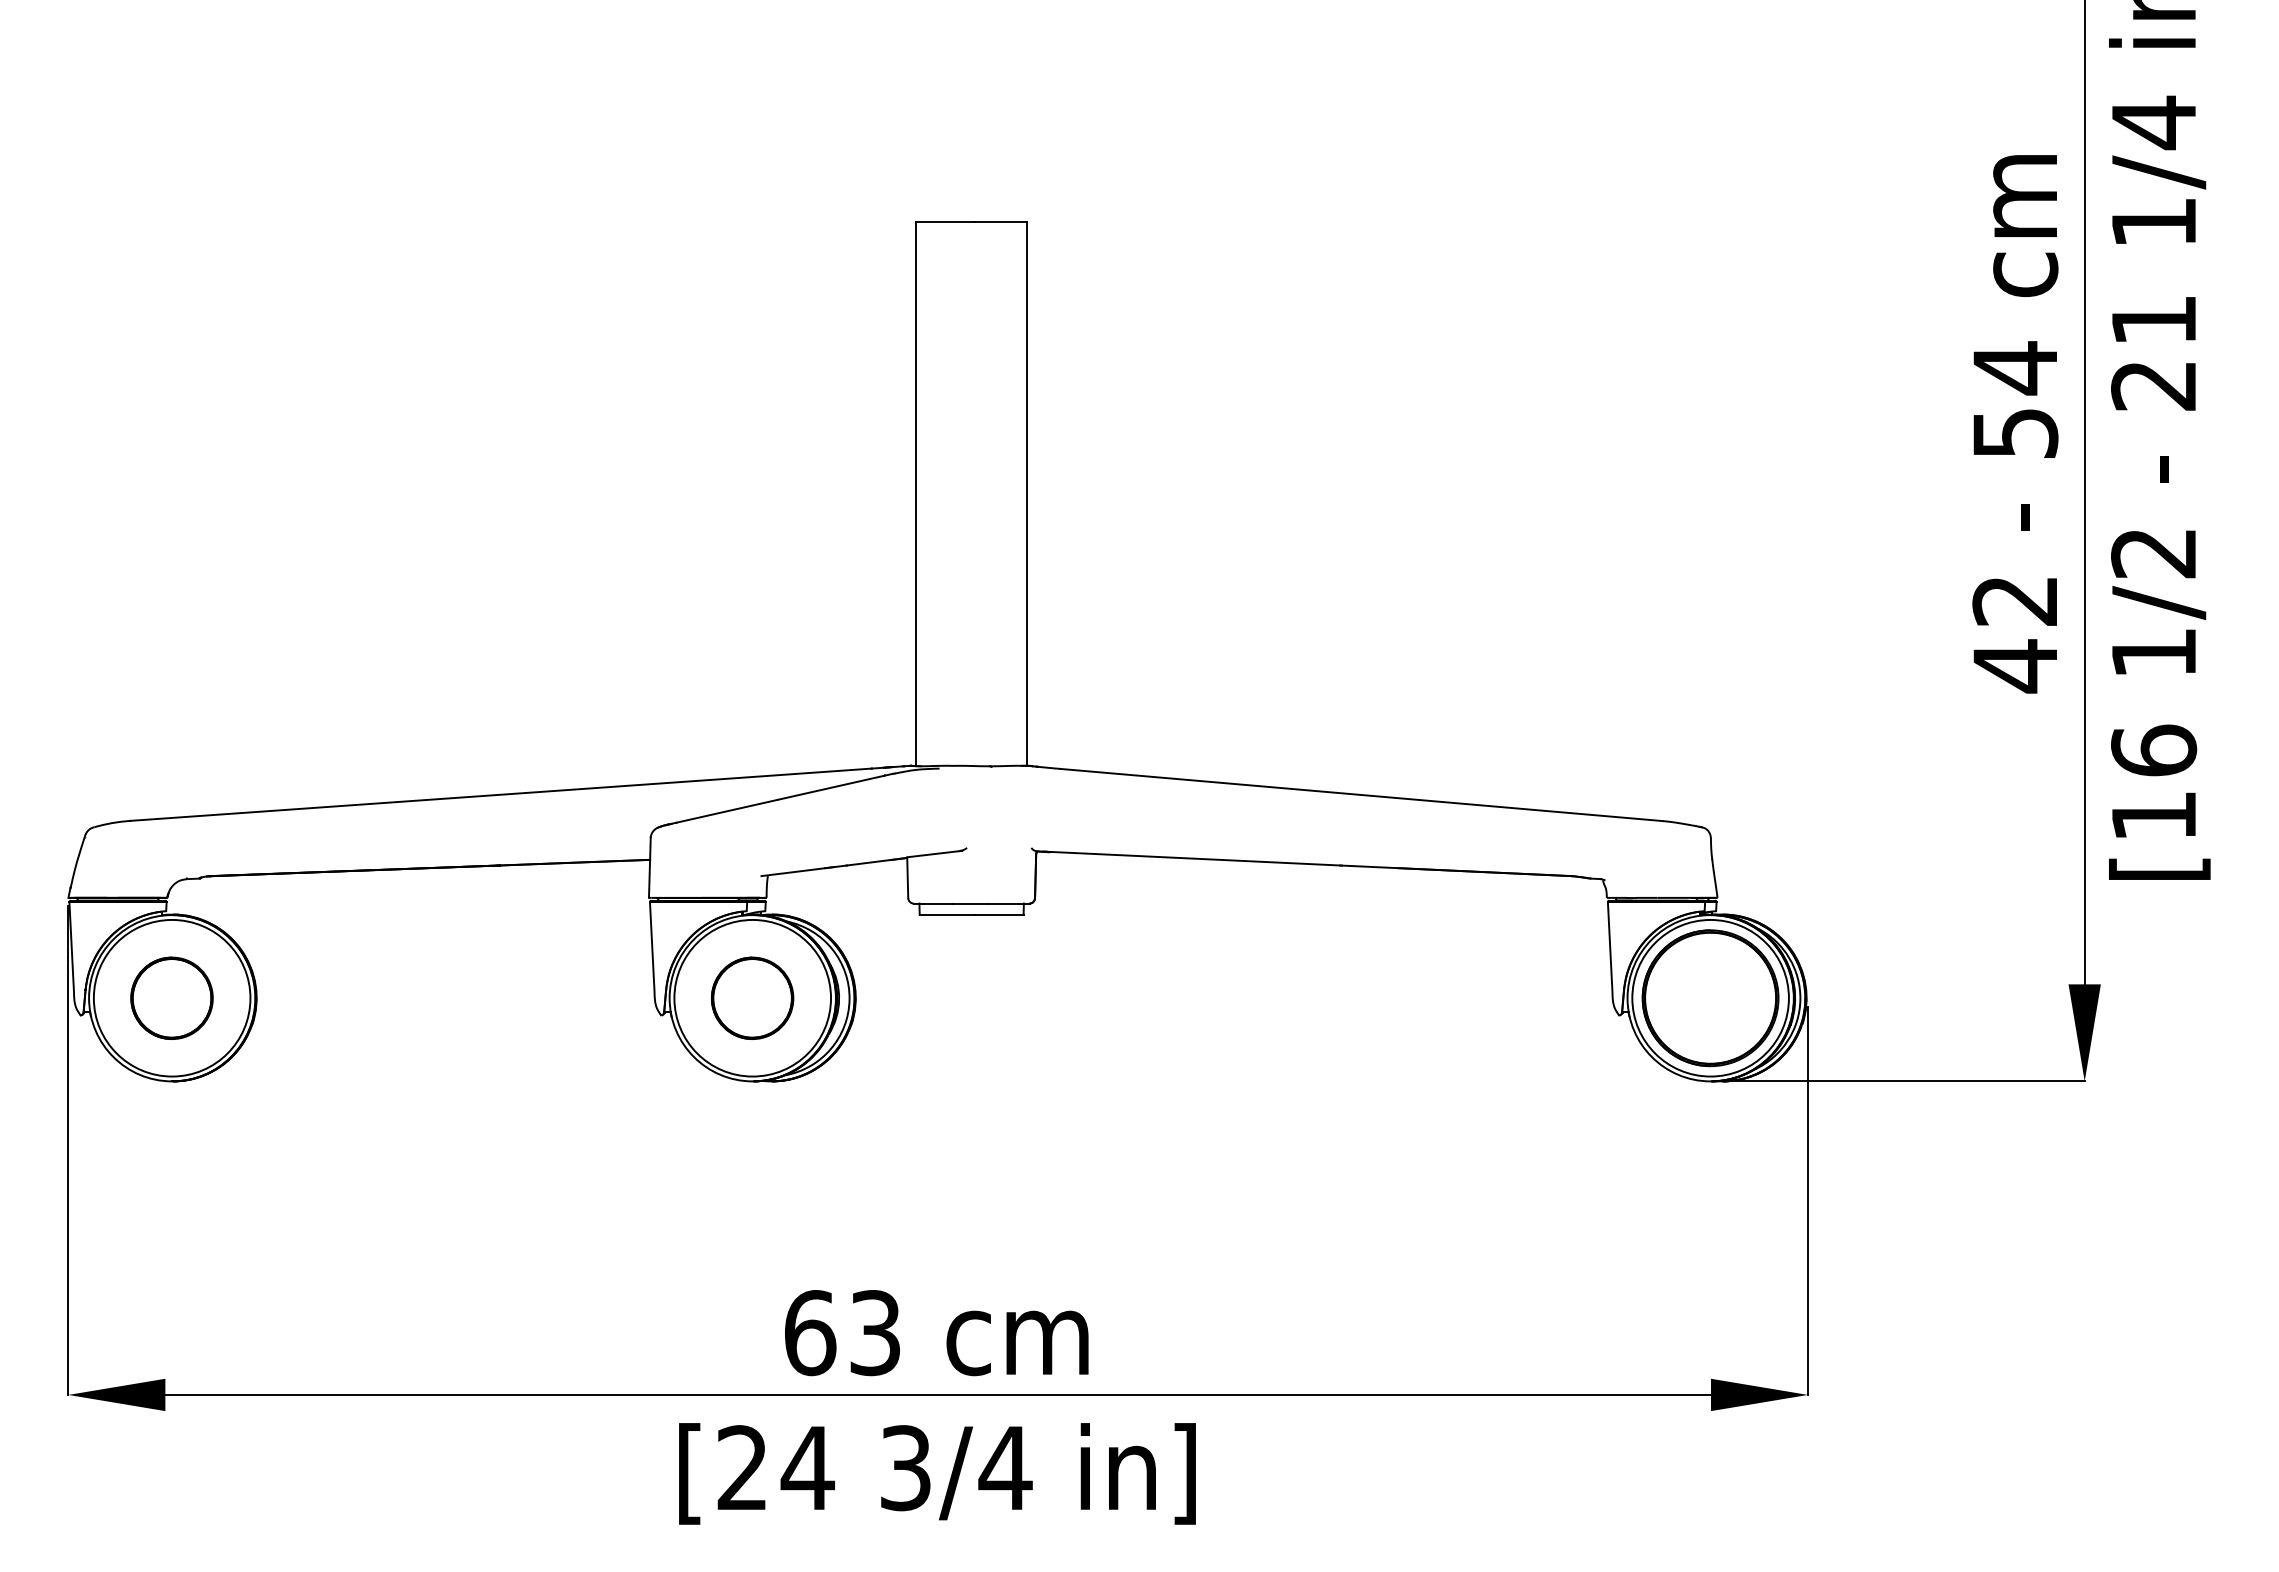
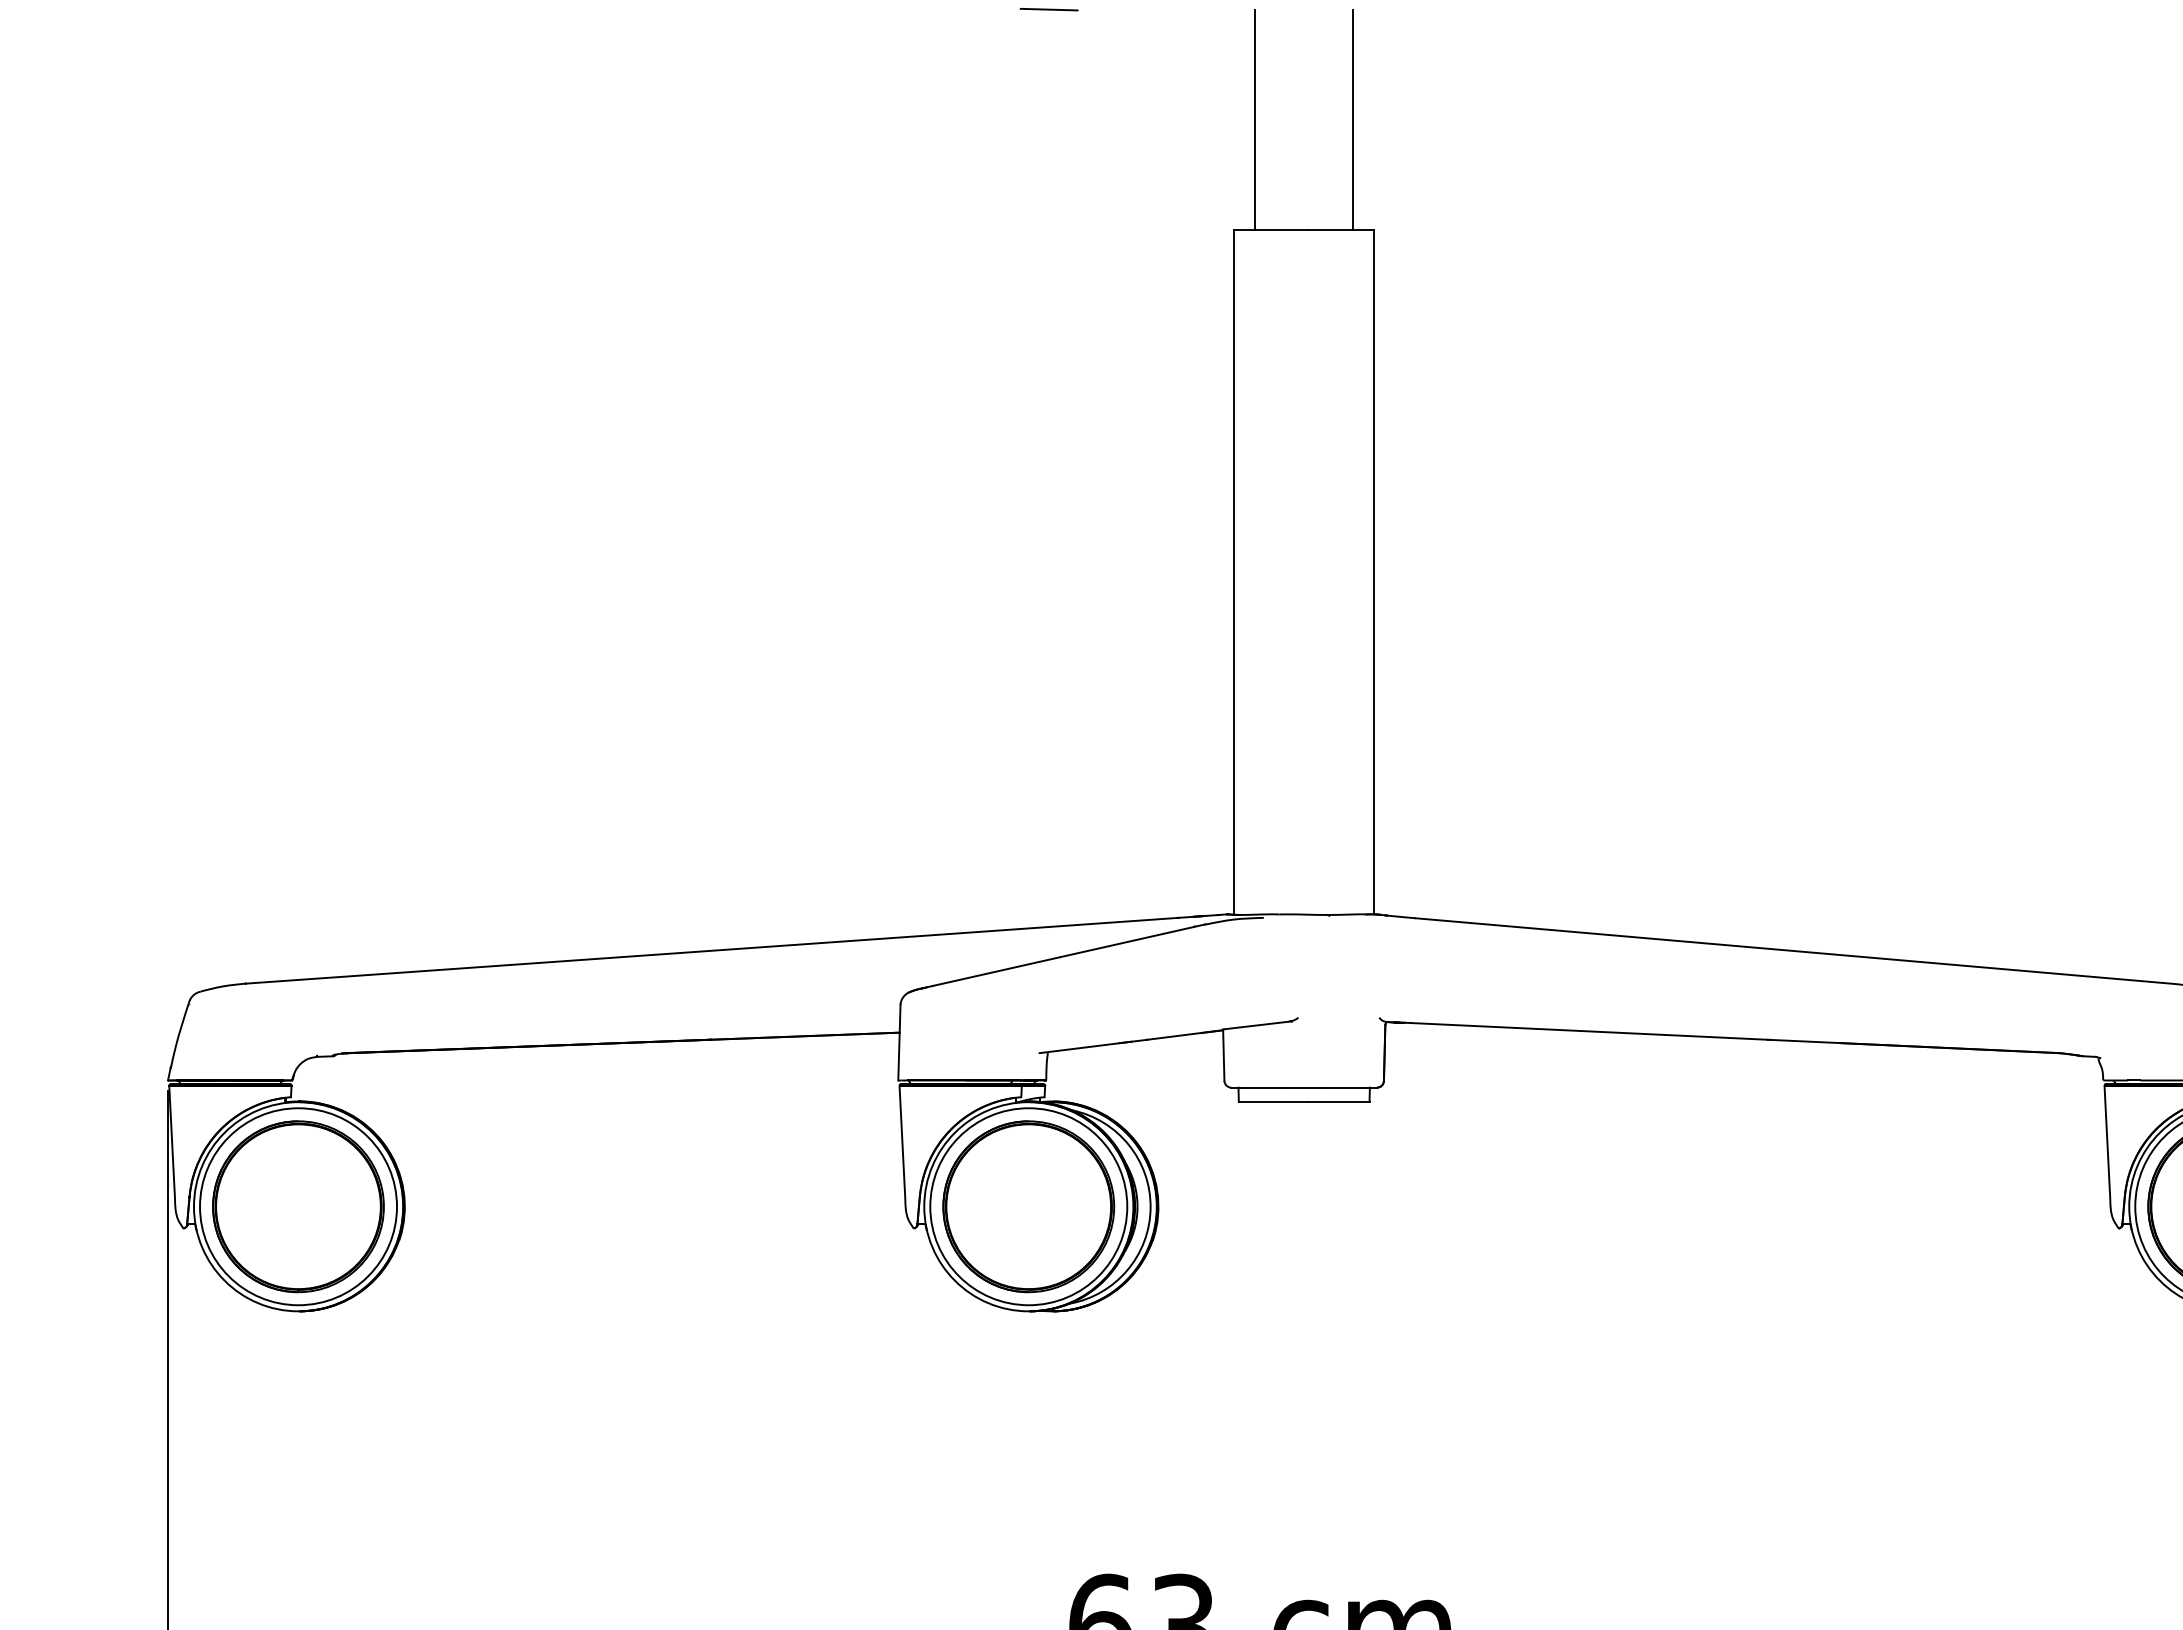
line: (768, 46) -> (1048, 9), added
line: (932, 134) -> (1254, 120), added
line: (1010, 134) -> (1353, 120), added
part: (171, 998) -> (297, 1207), size x1.67
part: (752, 998) -> (1028, 1207), size x1.67

